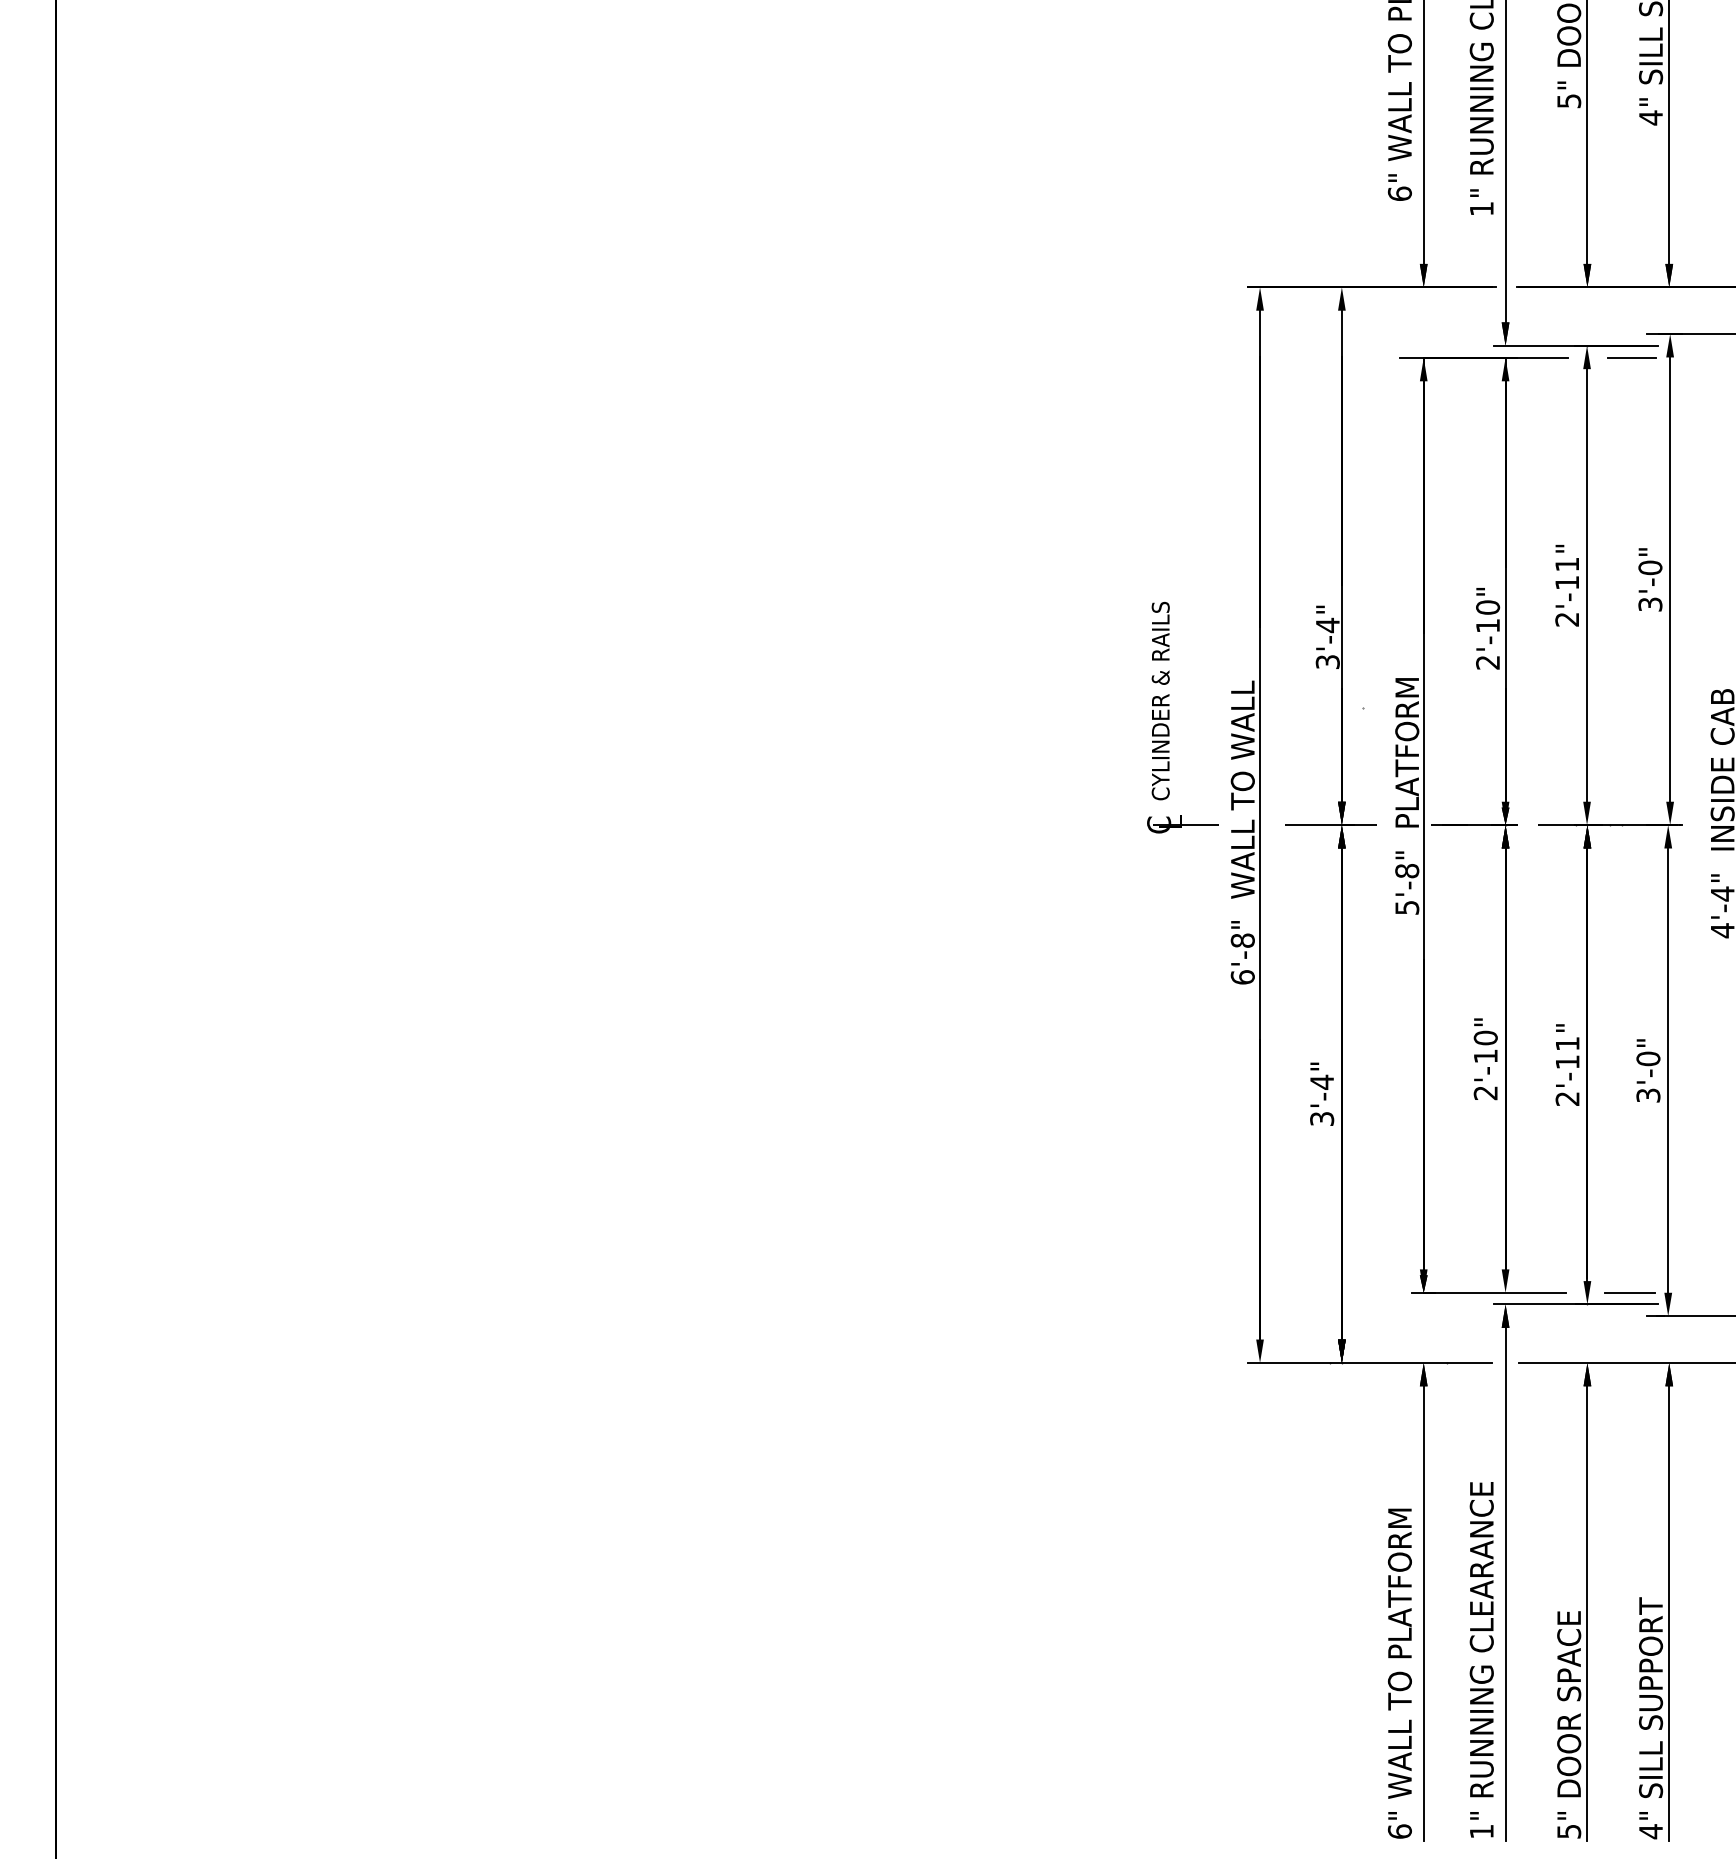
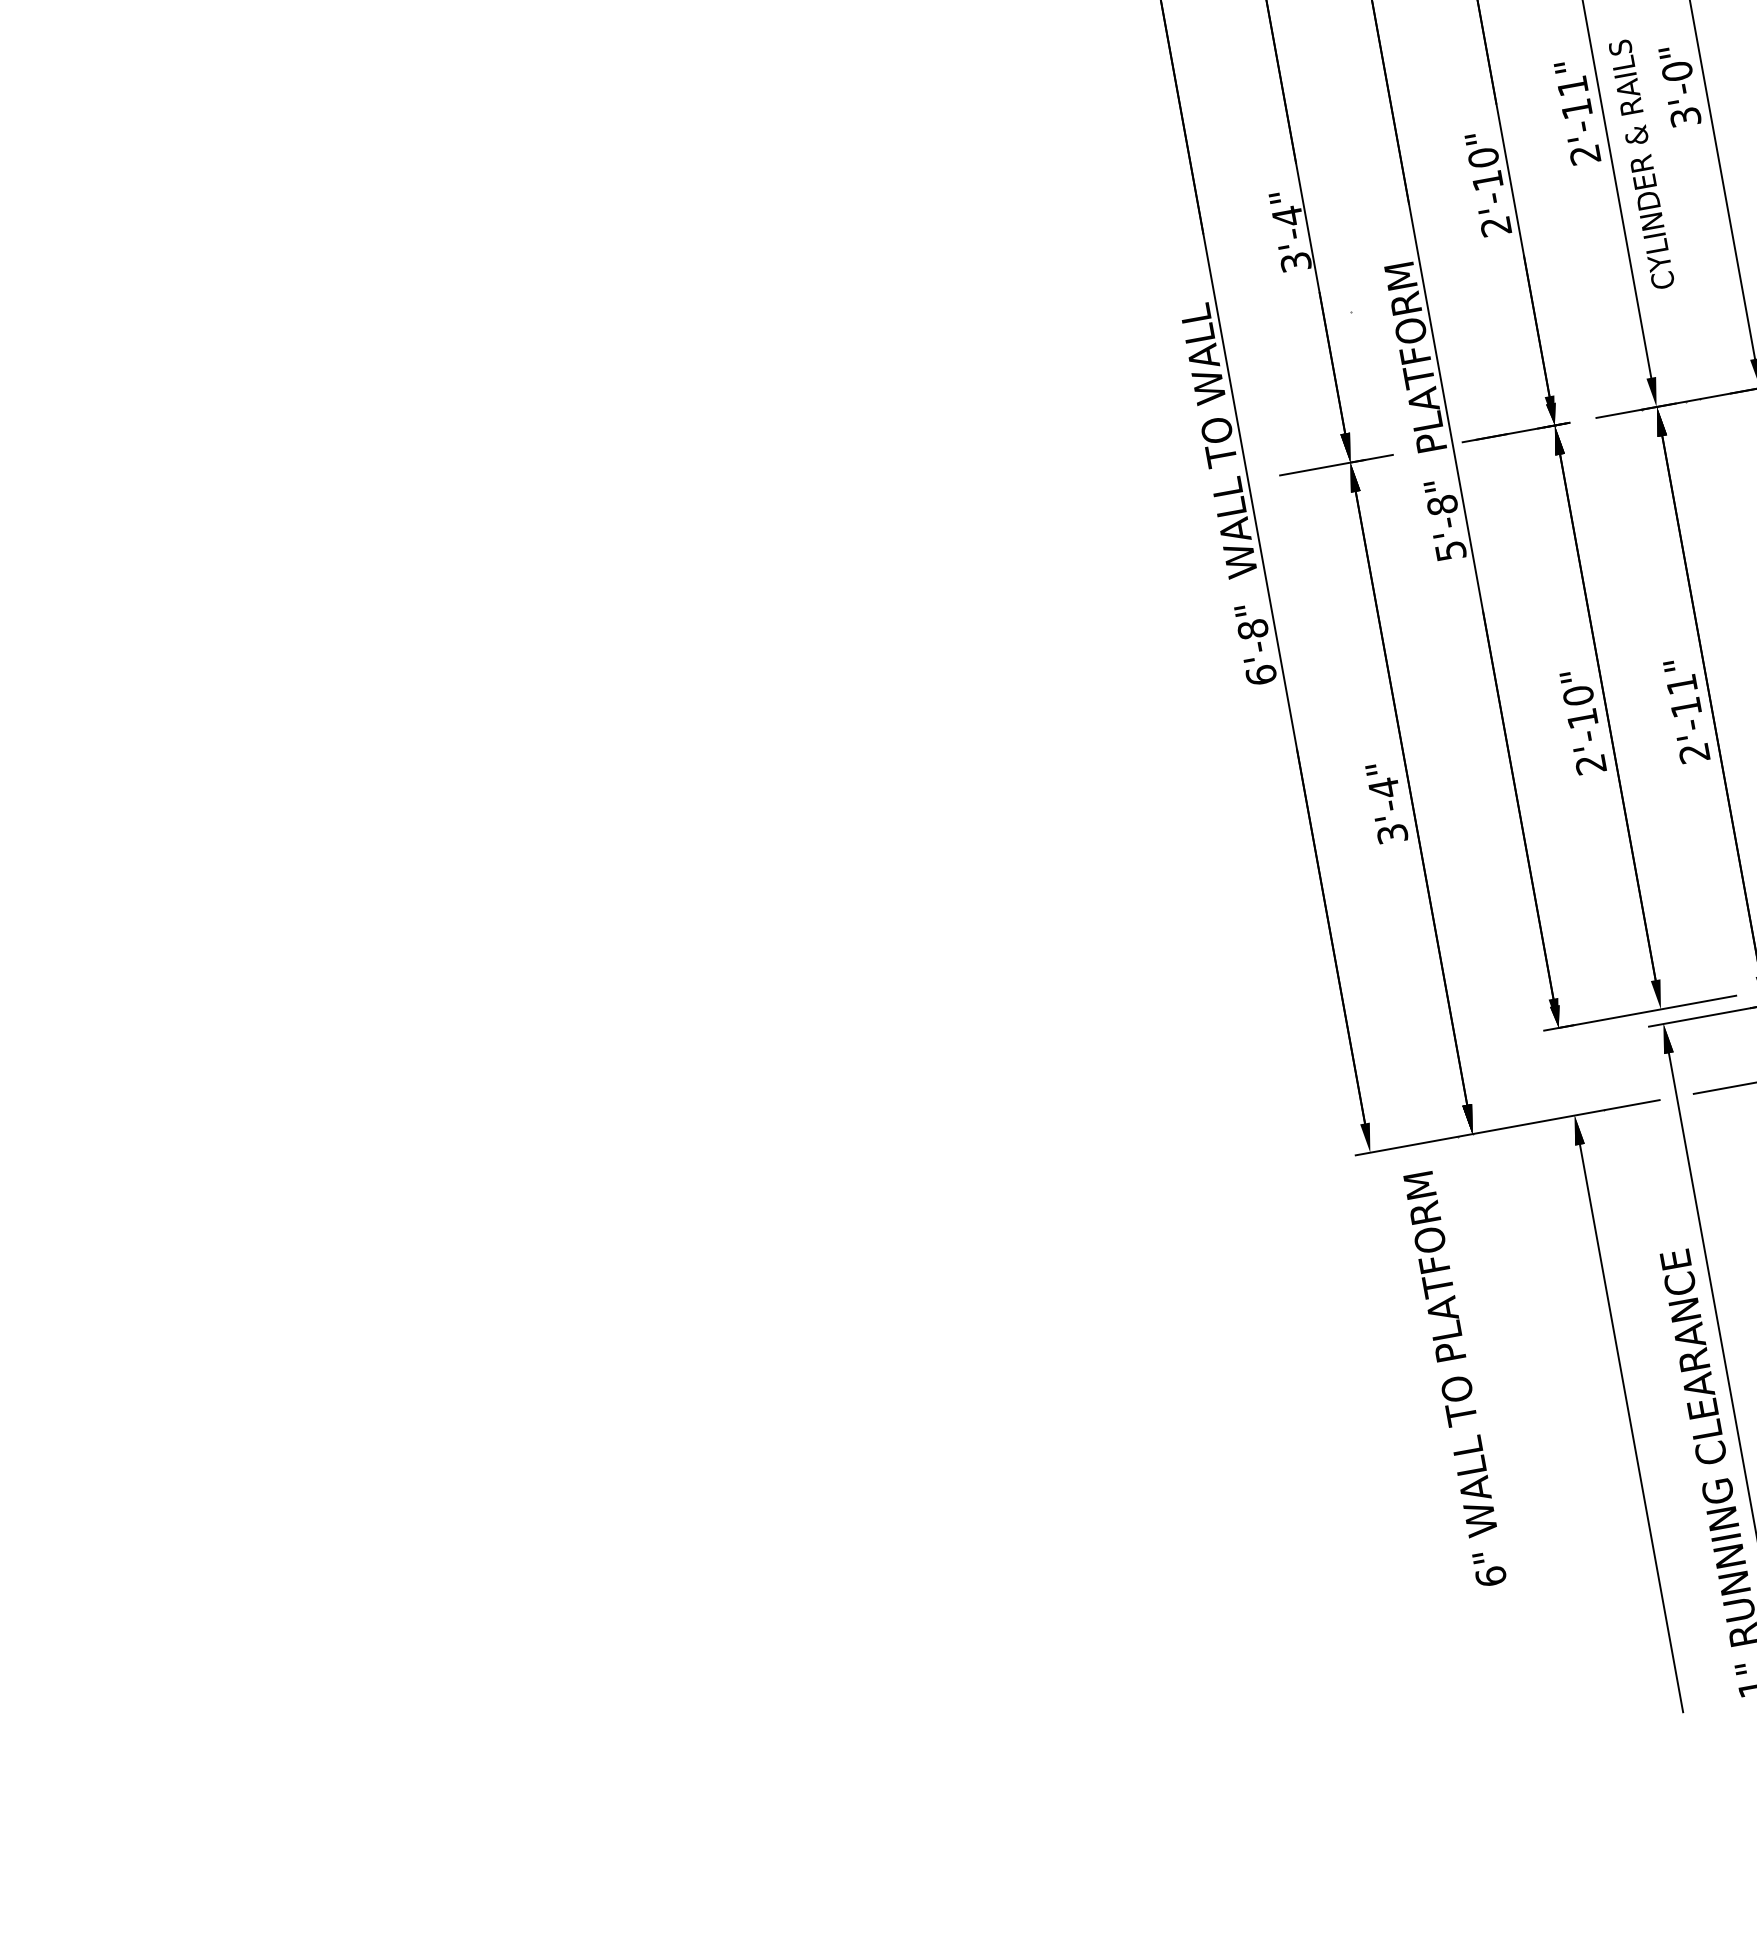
text: (1160, 700) -> (1641, 163), moved
part: (1182, 824) -> (1151, 498), removed
text: (1399, 1673) -> (1454, 1379), moved

